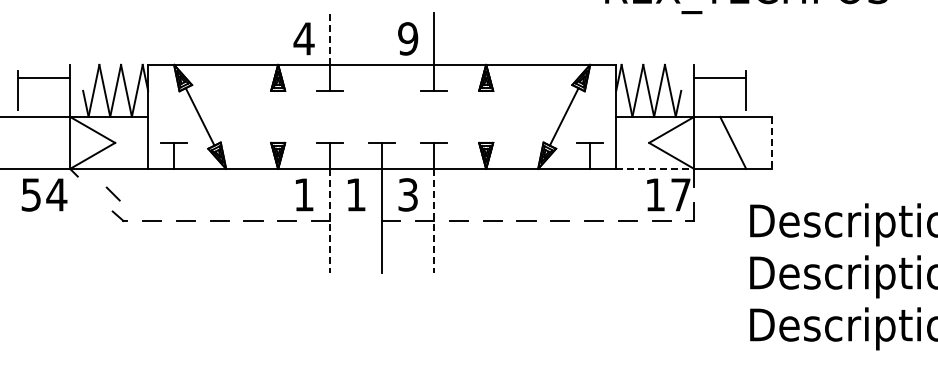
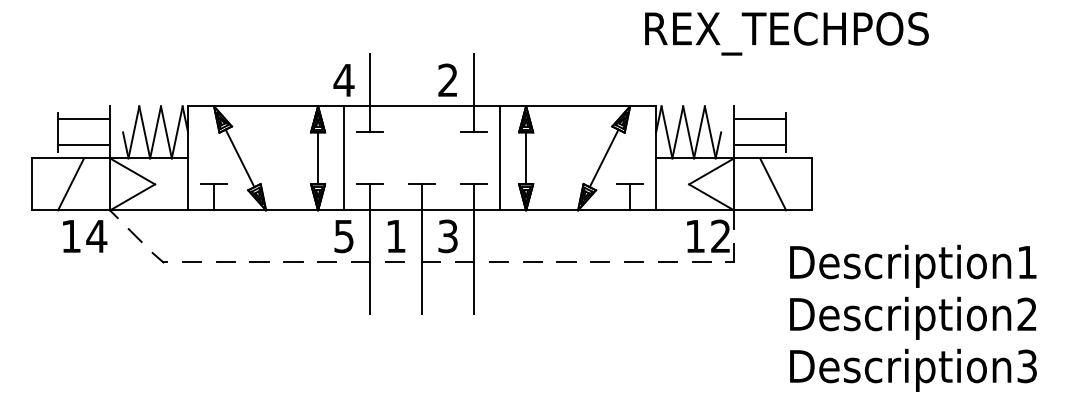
line: (330, 38) -> (370, 79), dashed -> solid
text: (408, 39) -> (448, 80), 9 -> 2
line: (44, 104) -> (84, 145), added
line: (720, 104) -> (760, 145), added
line: (278, 117) -> (318, 158), added
line: (304, 117) -> (344, 158), added
line: (460, 117) -> (500, 158), added
line: (486, 117) -> (526, 158), added
line: (31, 143) -> (71, 184), added
line: (772, 143) -> (812, 184), dashed -> solid
line: (655, 169) -> (695, 210), dashed -> solid
line: (112, 194) -> (134, 235), moved
text: (680, 194) -> (720, 235), 17 -> 12
text: (30, 195) -> (70, 236), 54 -> 14
text: (303, 195) -> (343, 236), 1 -> 5
line: (354, 220) -> (394, 261), added
line: (330, 221) -> (370, 262), dashed -> solid
line: (434, 221) -> (474, 262), dashed -> solid

